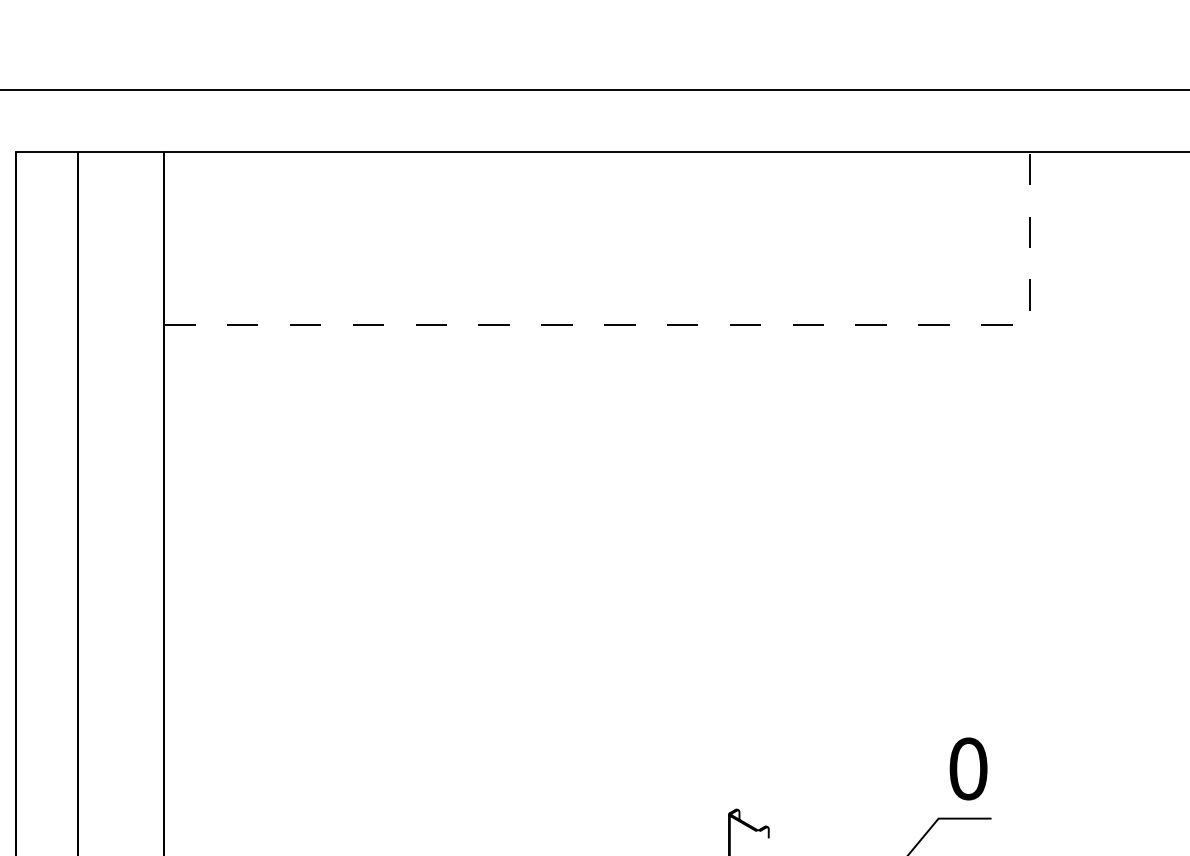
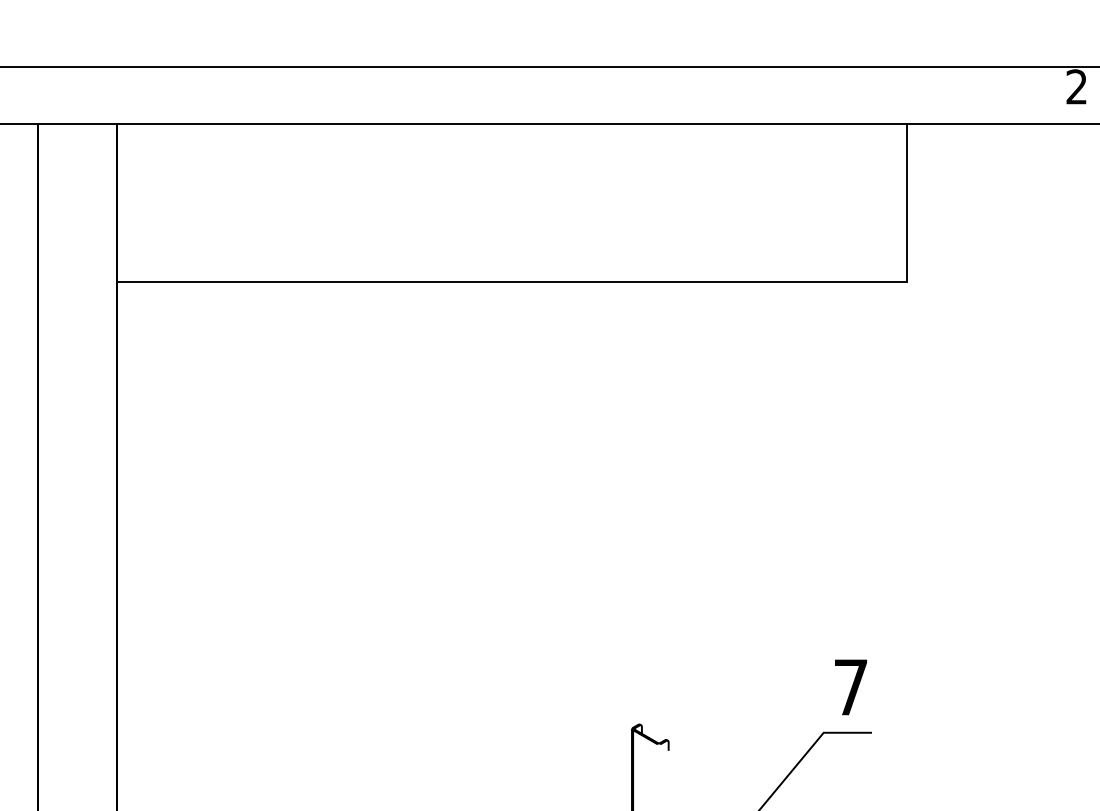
line: (685, 324) -> (592, 281), dashed -> solid
text: (969, 769) -> (851, 687), 0 -> 7

